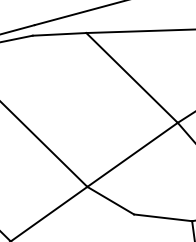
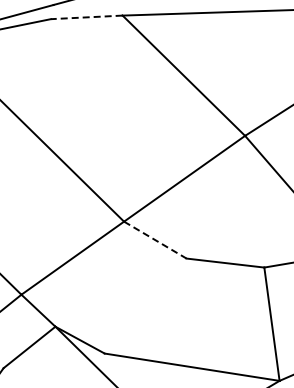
line: (59, 34) -> (86, 17), solid -> dashed
line: (110, 200) -> (155, 240), solid -> dashed

